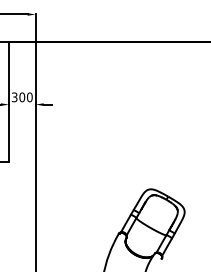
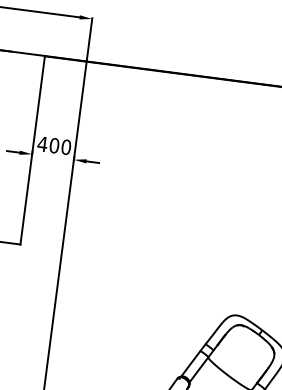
text: (14, 97) -> (42, 144), 300 -> 400

